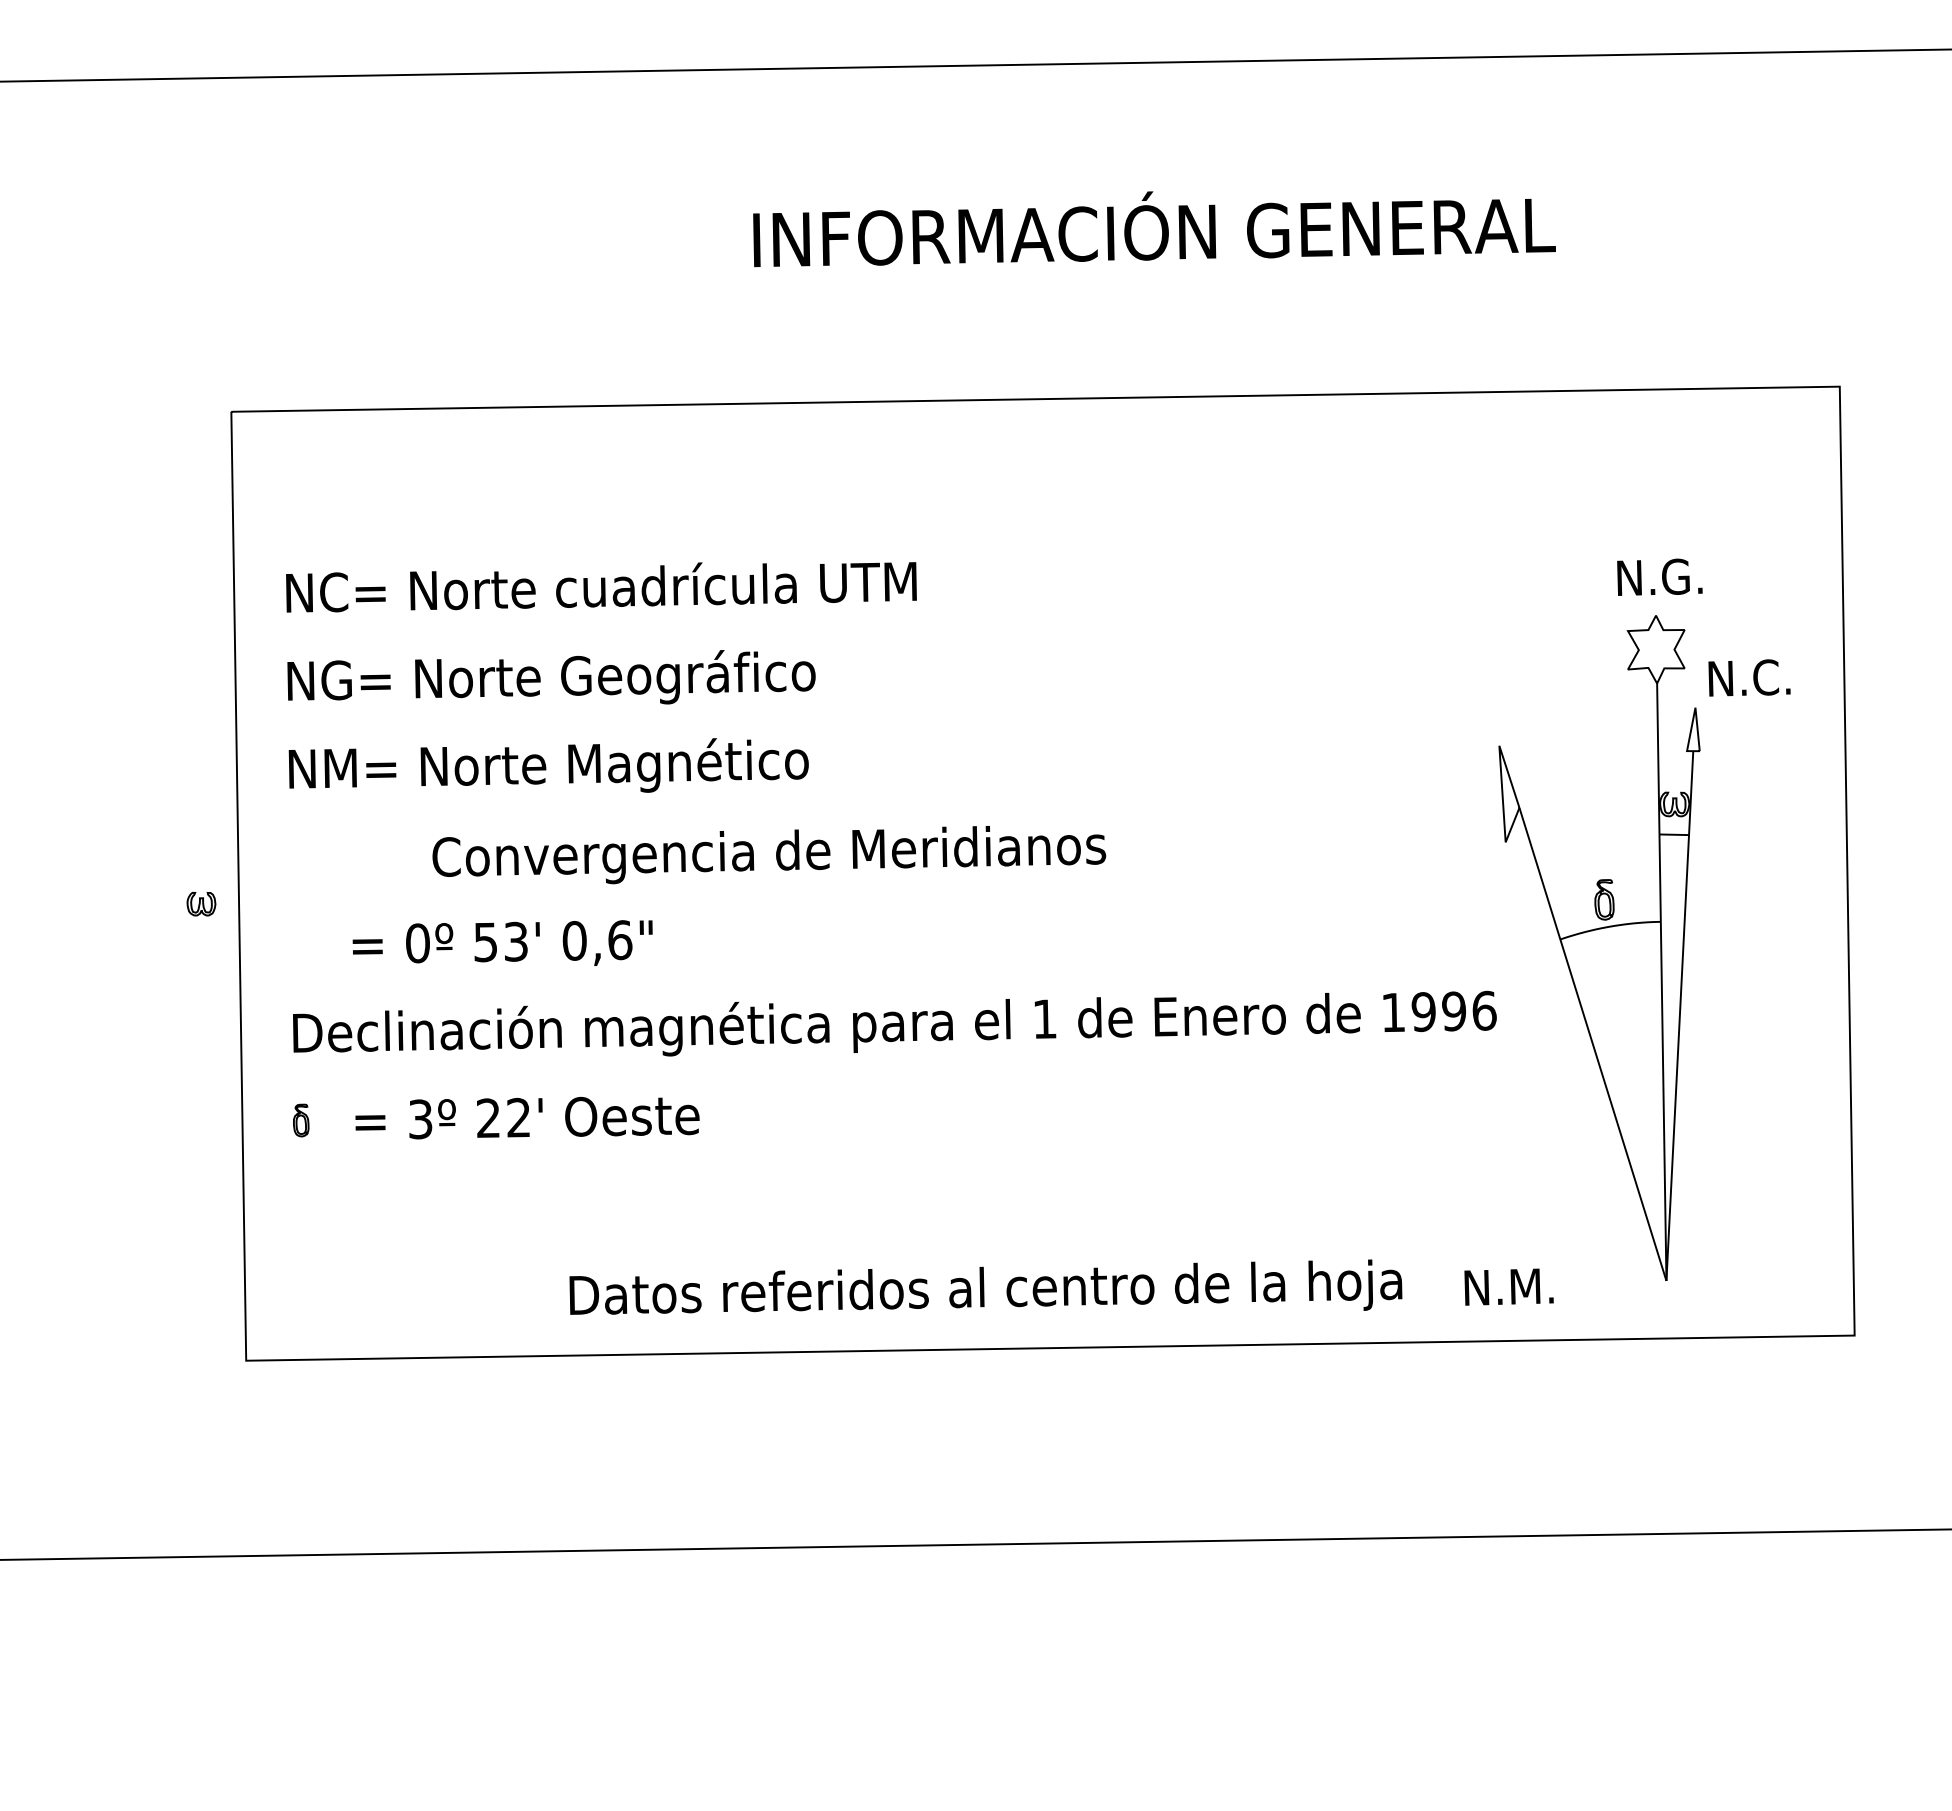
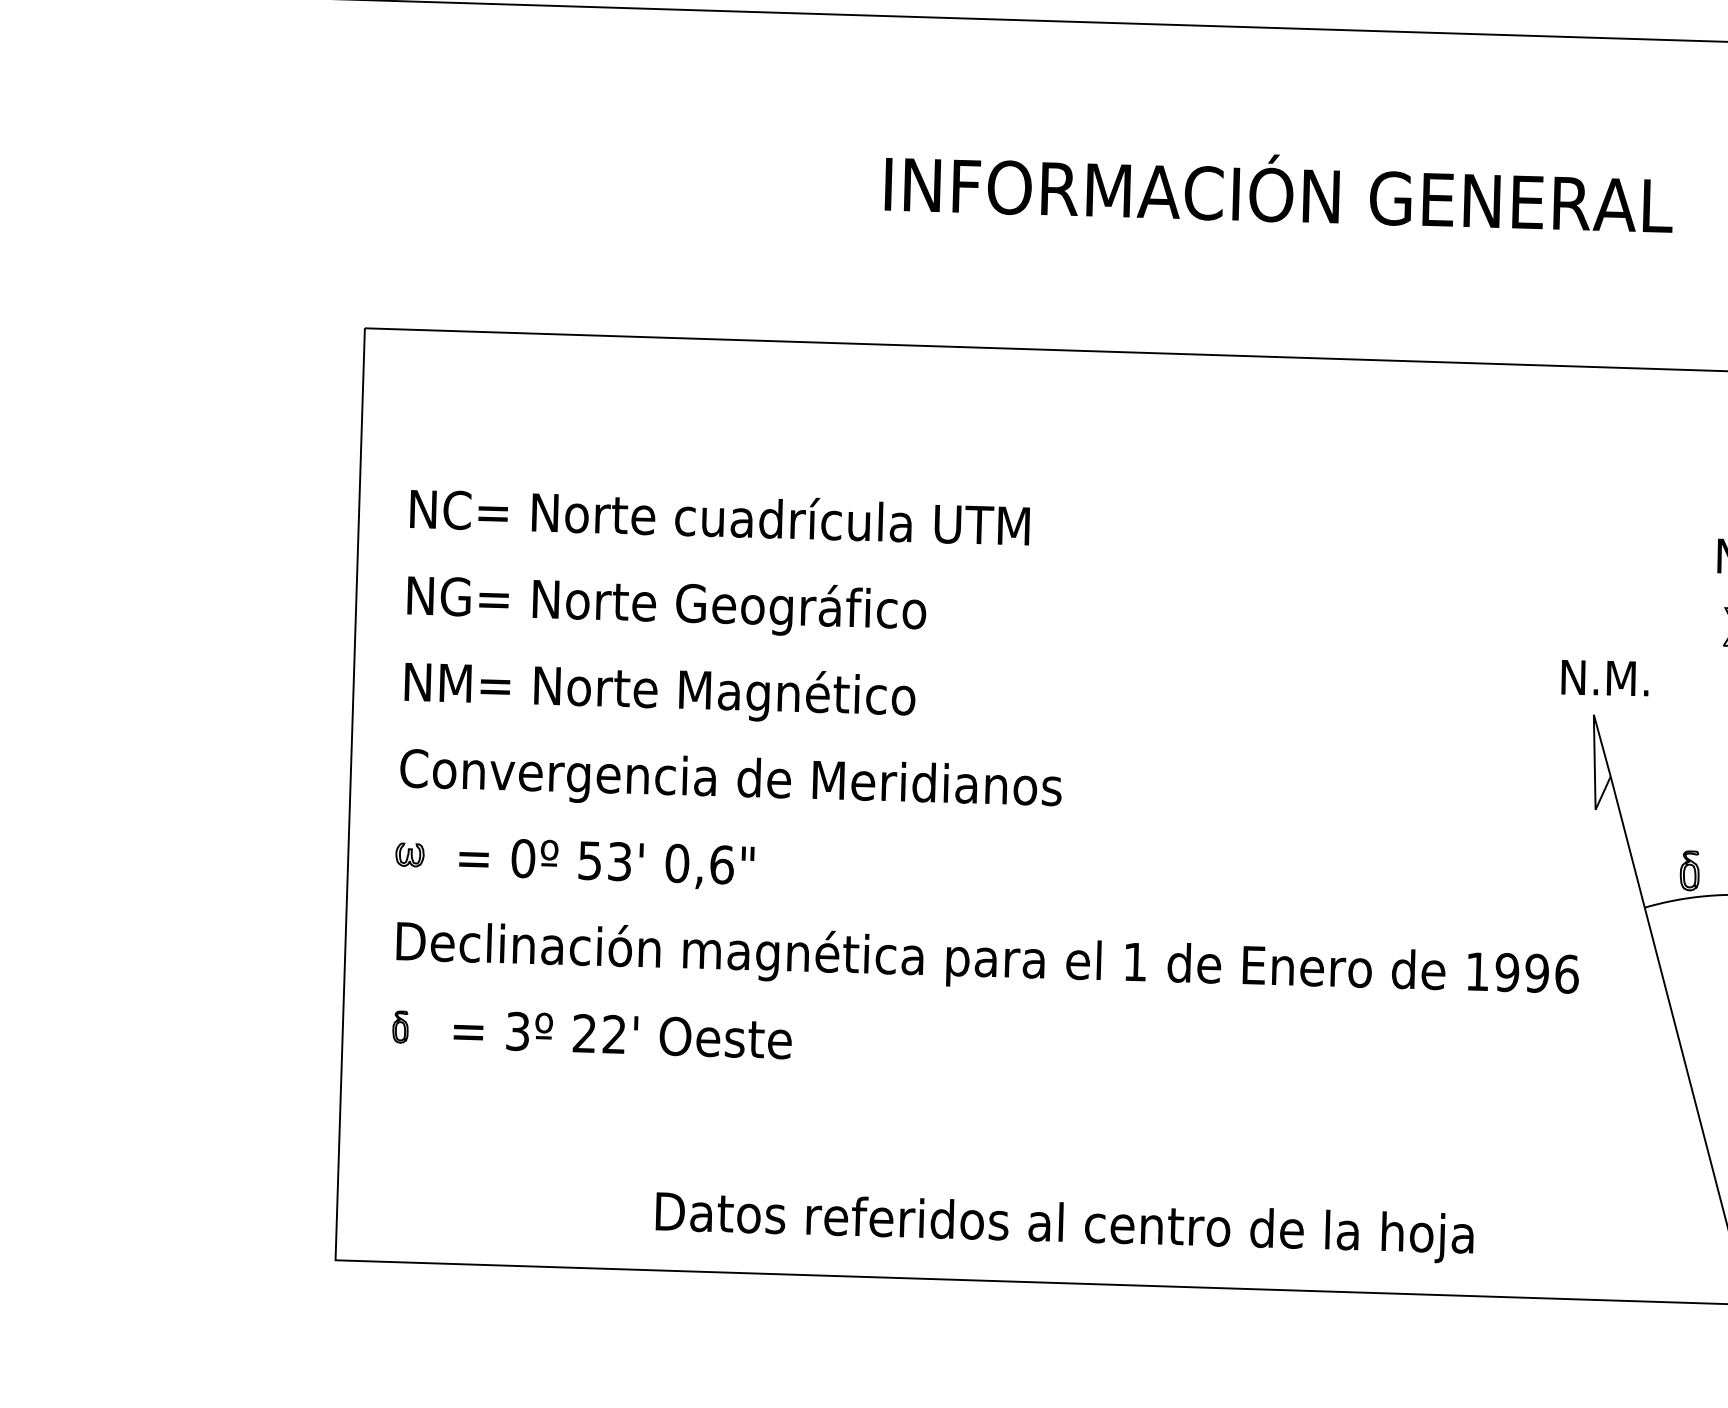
text: (769, 855) -> (731, 782), moved
part: (201, 903) -> (410, 854), moved
text: (1508, 1286) -> (1604, 677), moved

